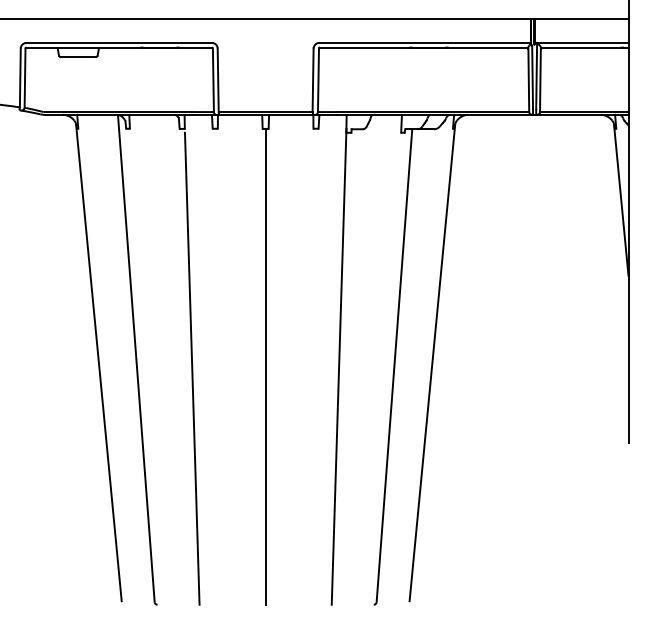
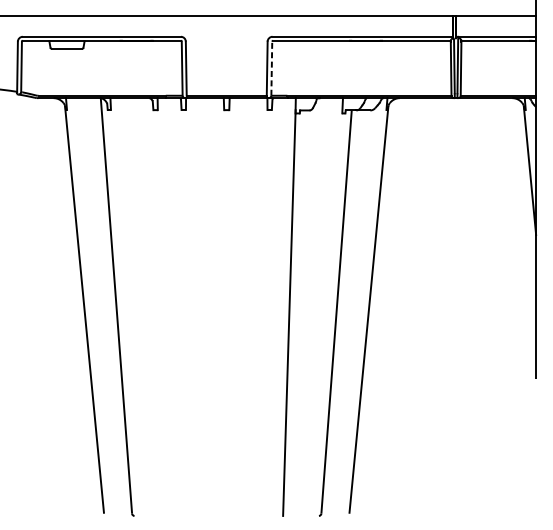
line: (318, 80) -> (271, 68), solid -> dashed
line: (265, 366) -> (226, 312), removed
line: (191, 368) -> (163, 314), removed

